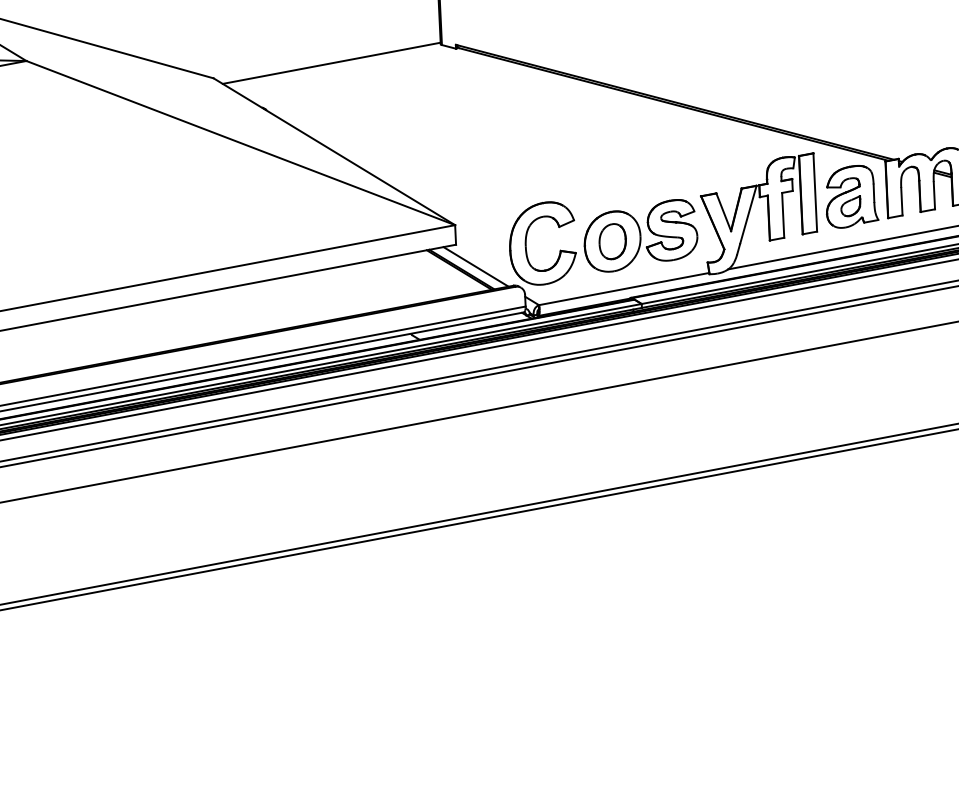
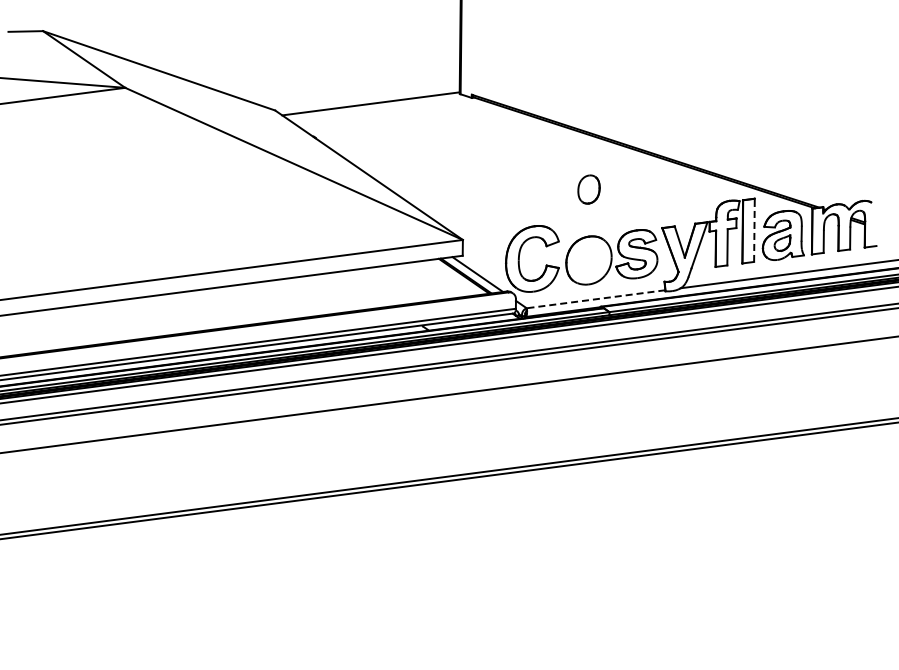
line: (815, 192) -> (754, 230), solid -> dashed
part: (612, 241) -> (588, 189), moved
line: (624, 289) -> (596, 299), solid -> dashed

